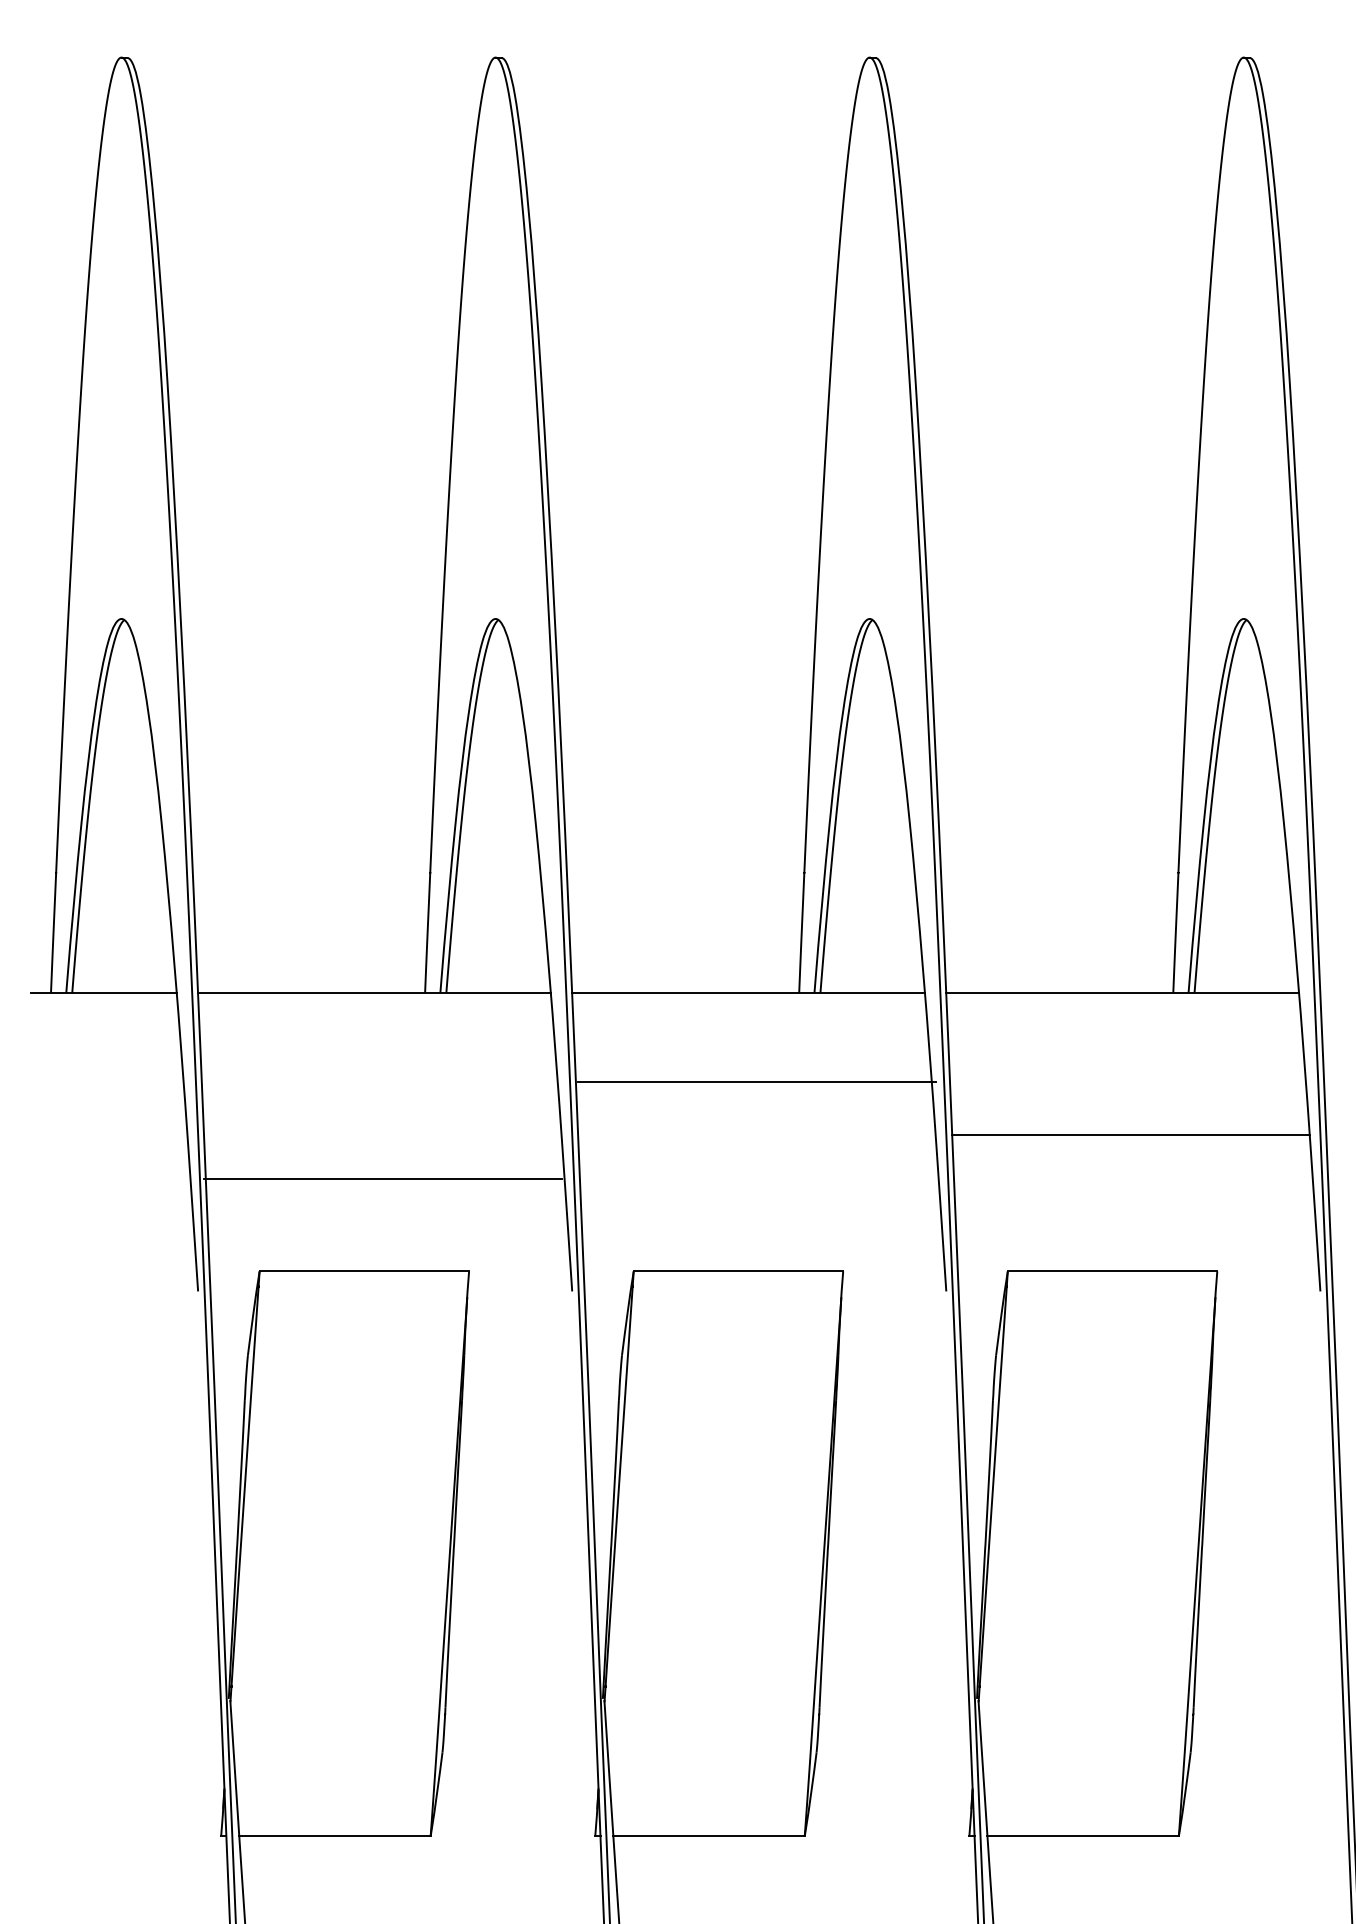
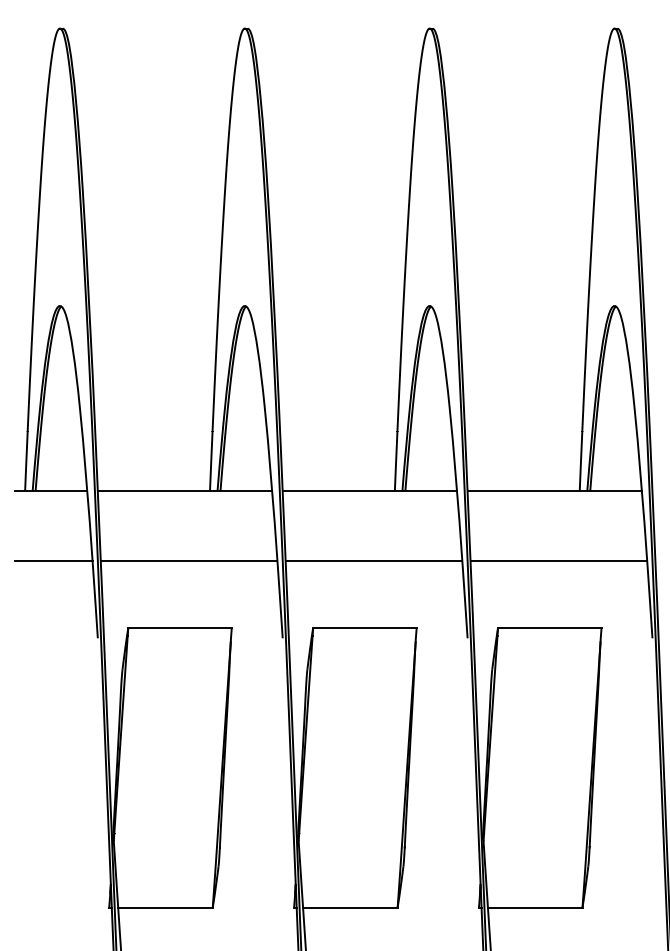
line: (755, 1081) -> (373, 560), moved
line: (108, 1133) -> (53, 560), added
line: (381, 1178) -> (188, 560), moved

